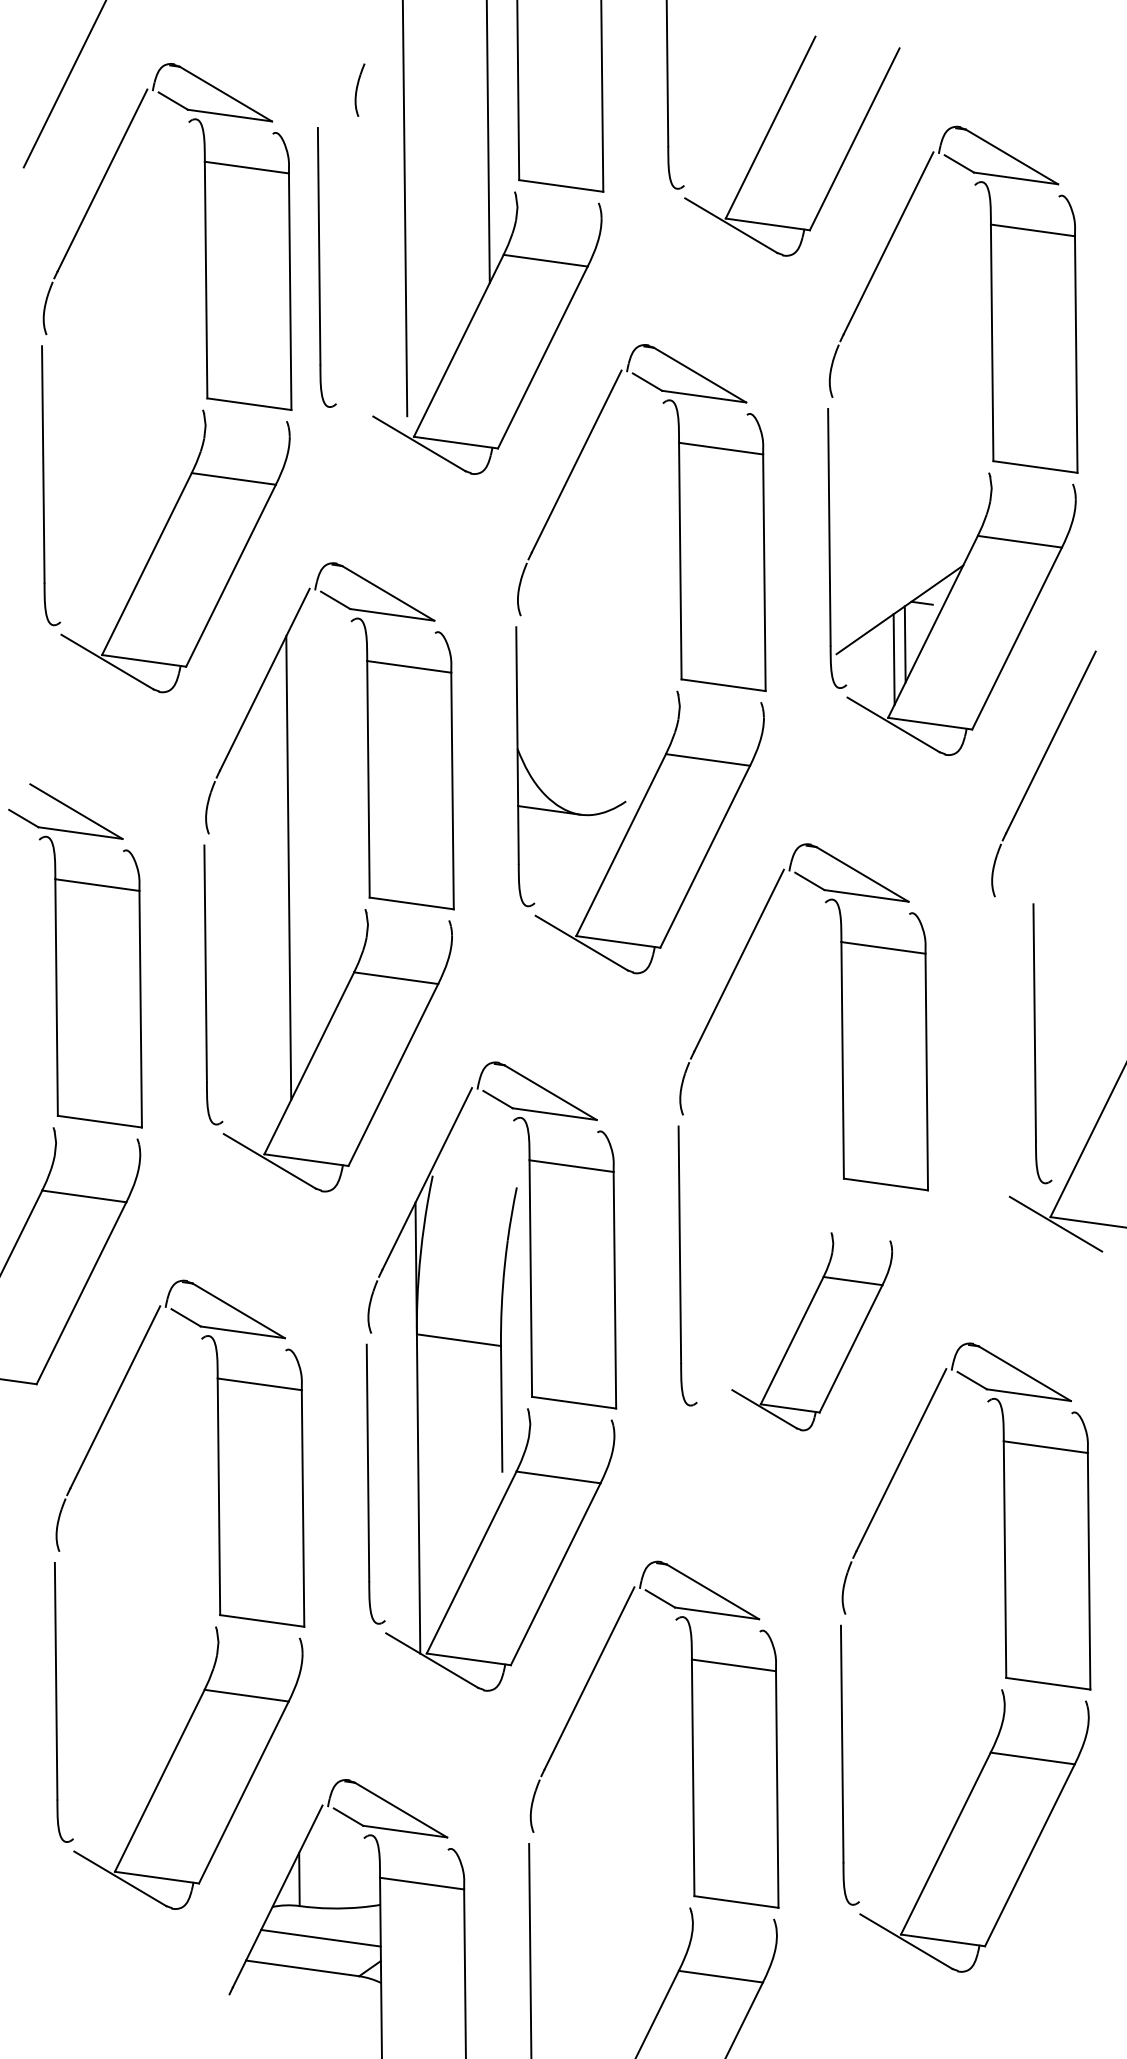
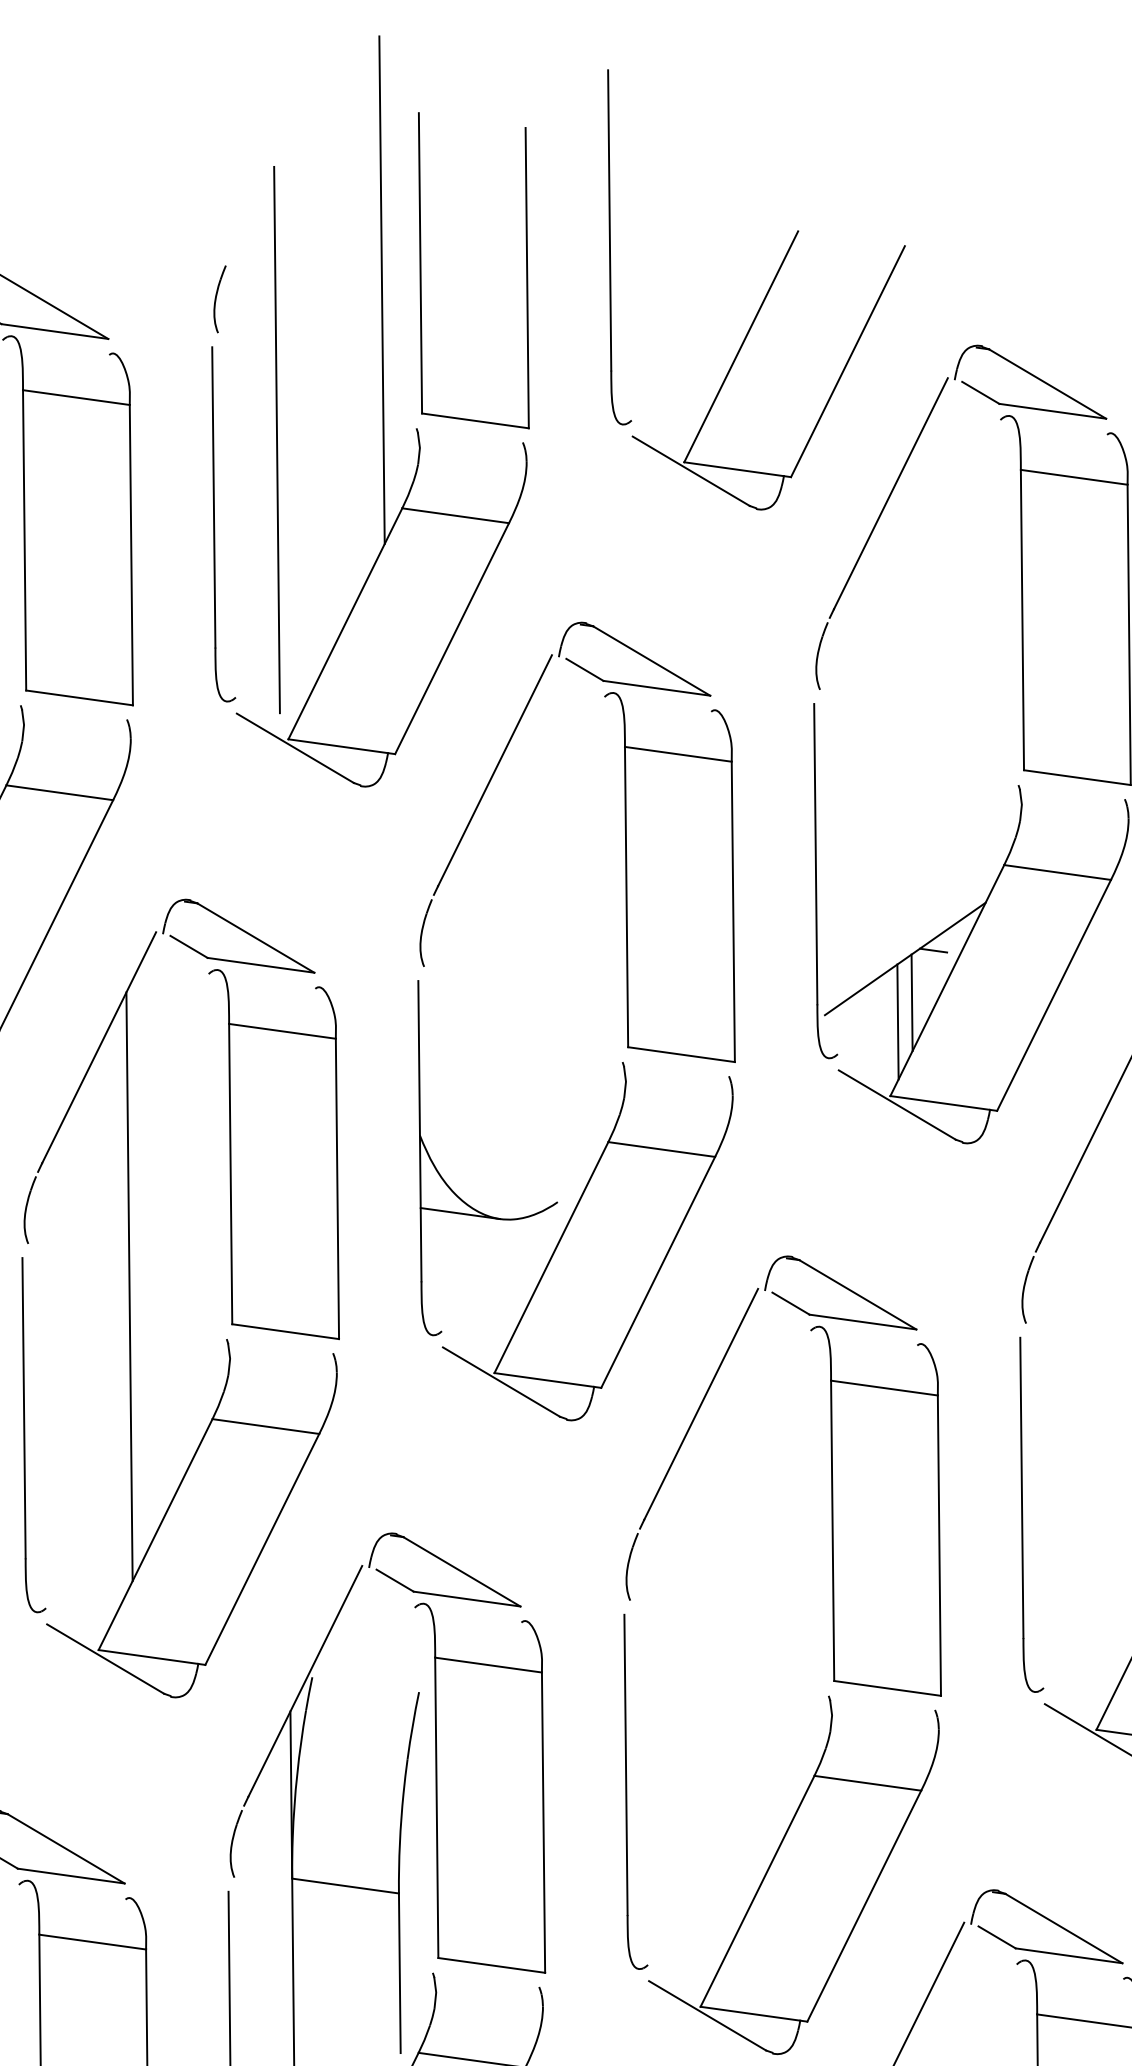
part: (326, 267) -> (223, 524), moved
part: (1035, 1043) -> (1022, 1514), moved
part: (812, 1331) -> (794, 1875), size x1.43

